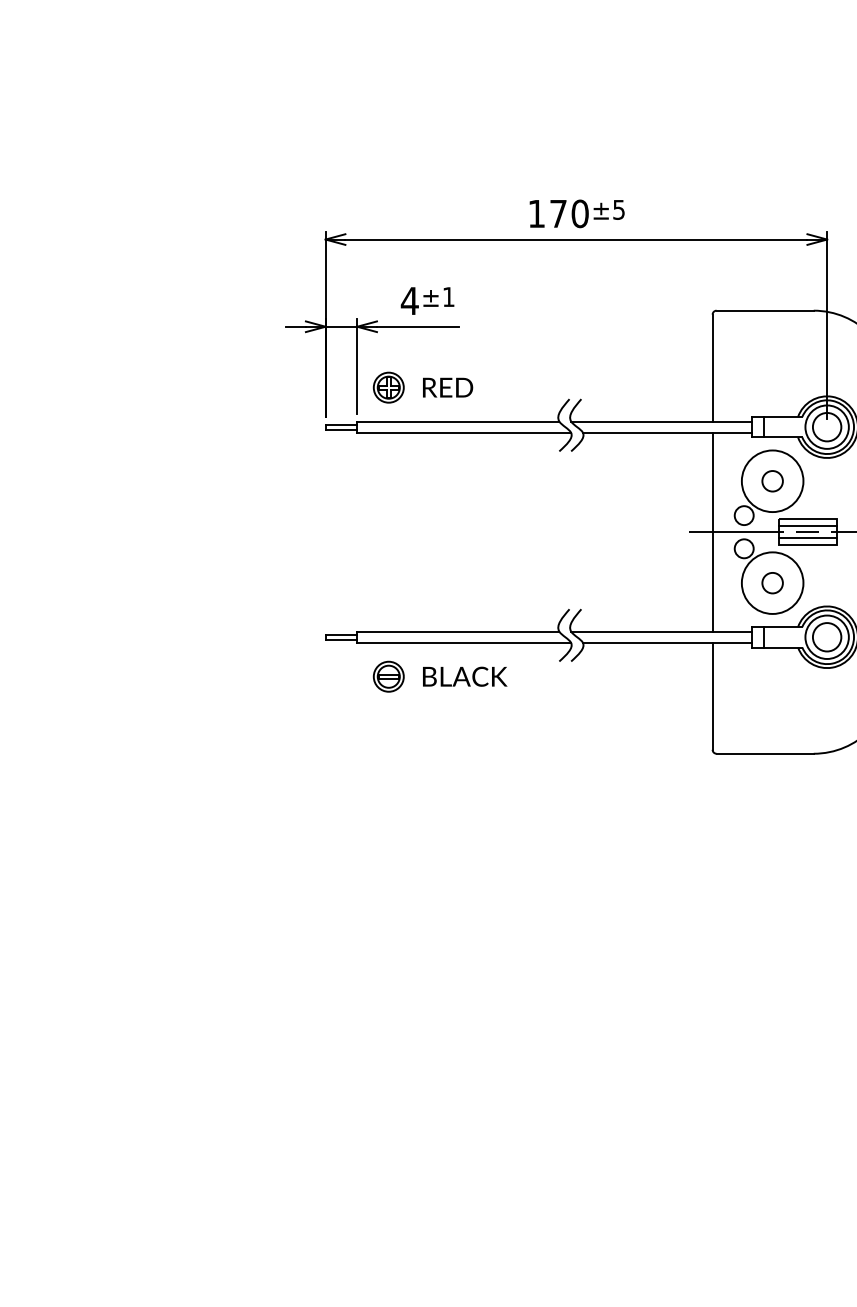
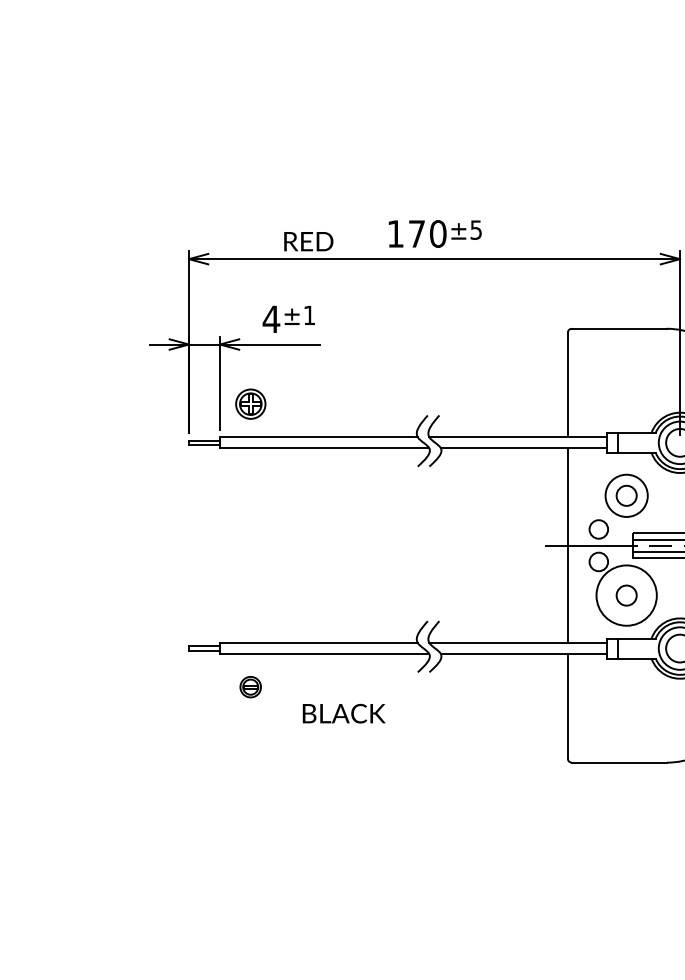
text: (448, 387) -> (309, 241), moved
circle: (772, 481) -> (626, 496), size x0.7
part: (388, 676) -> (250, 686), size x0.7
text: (465, 676) -> (344, 713), moved

